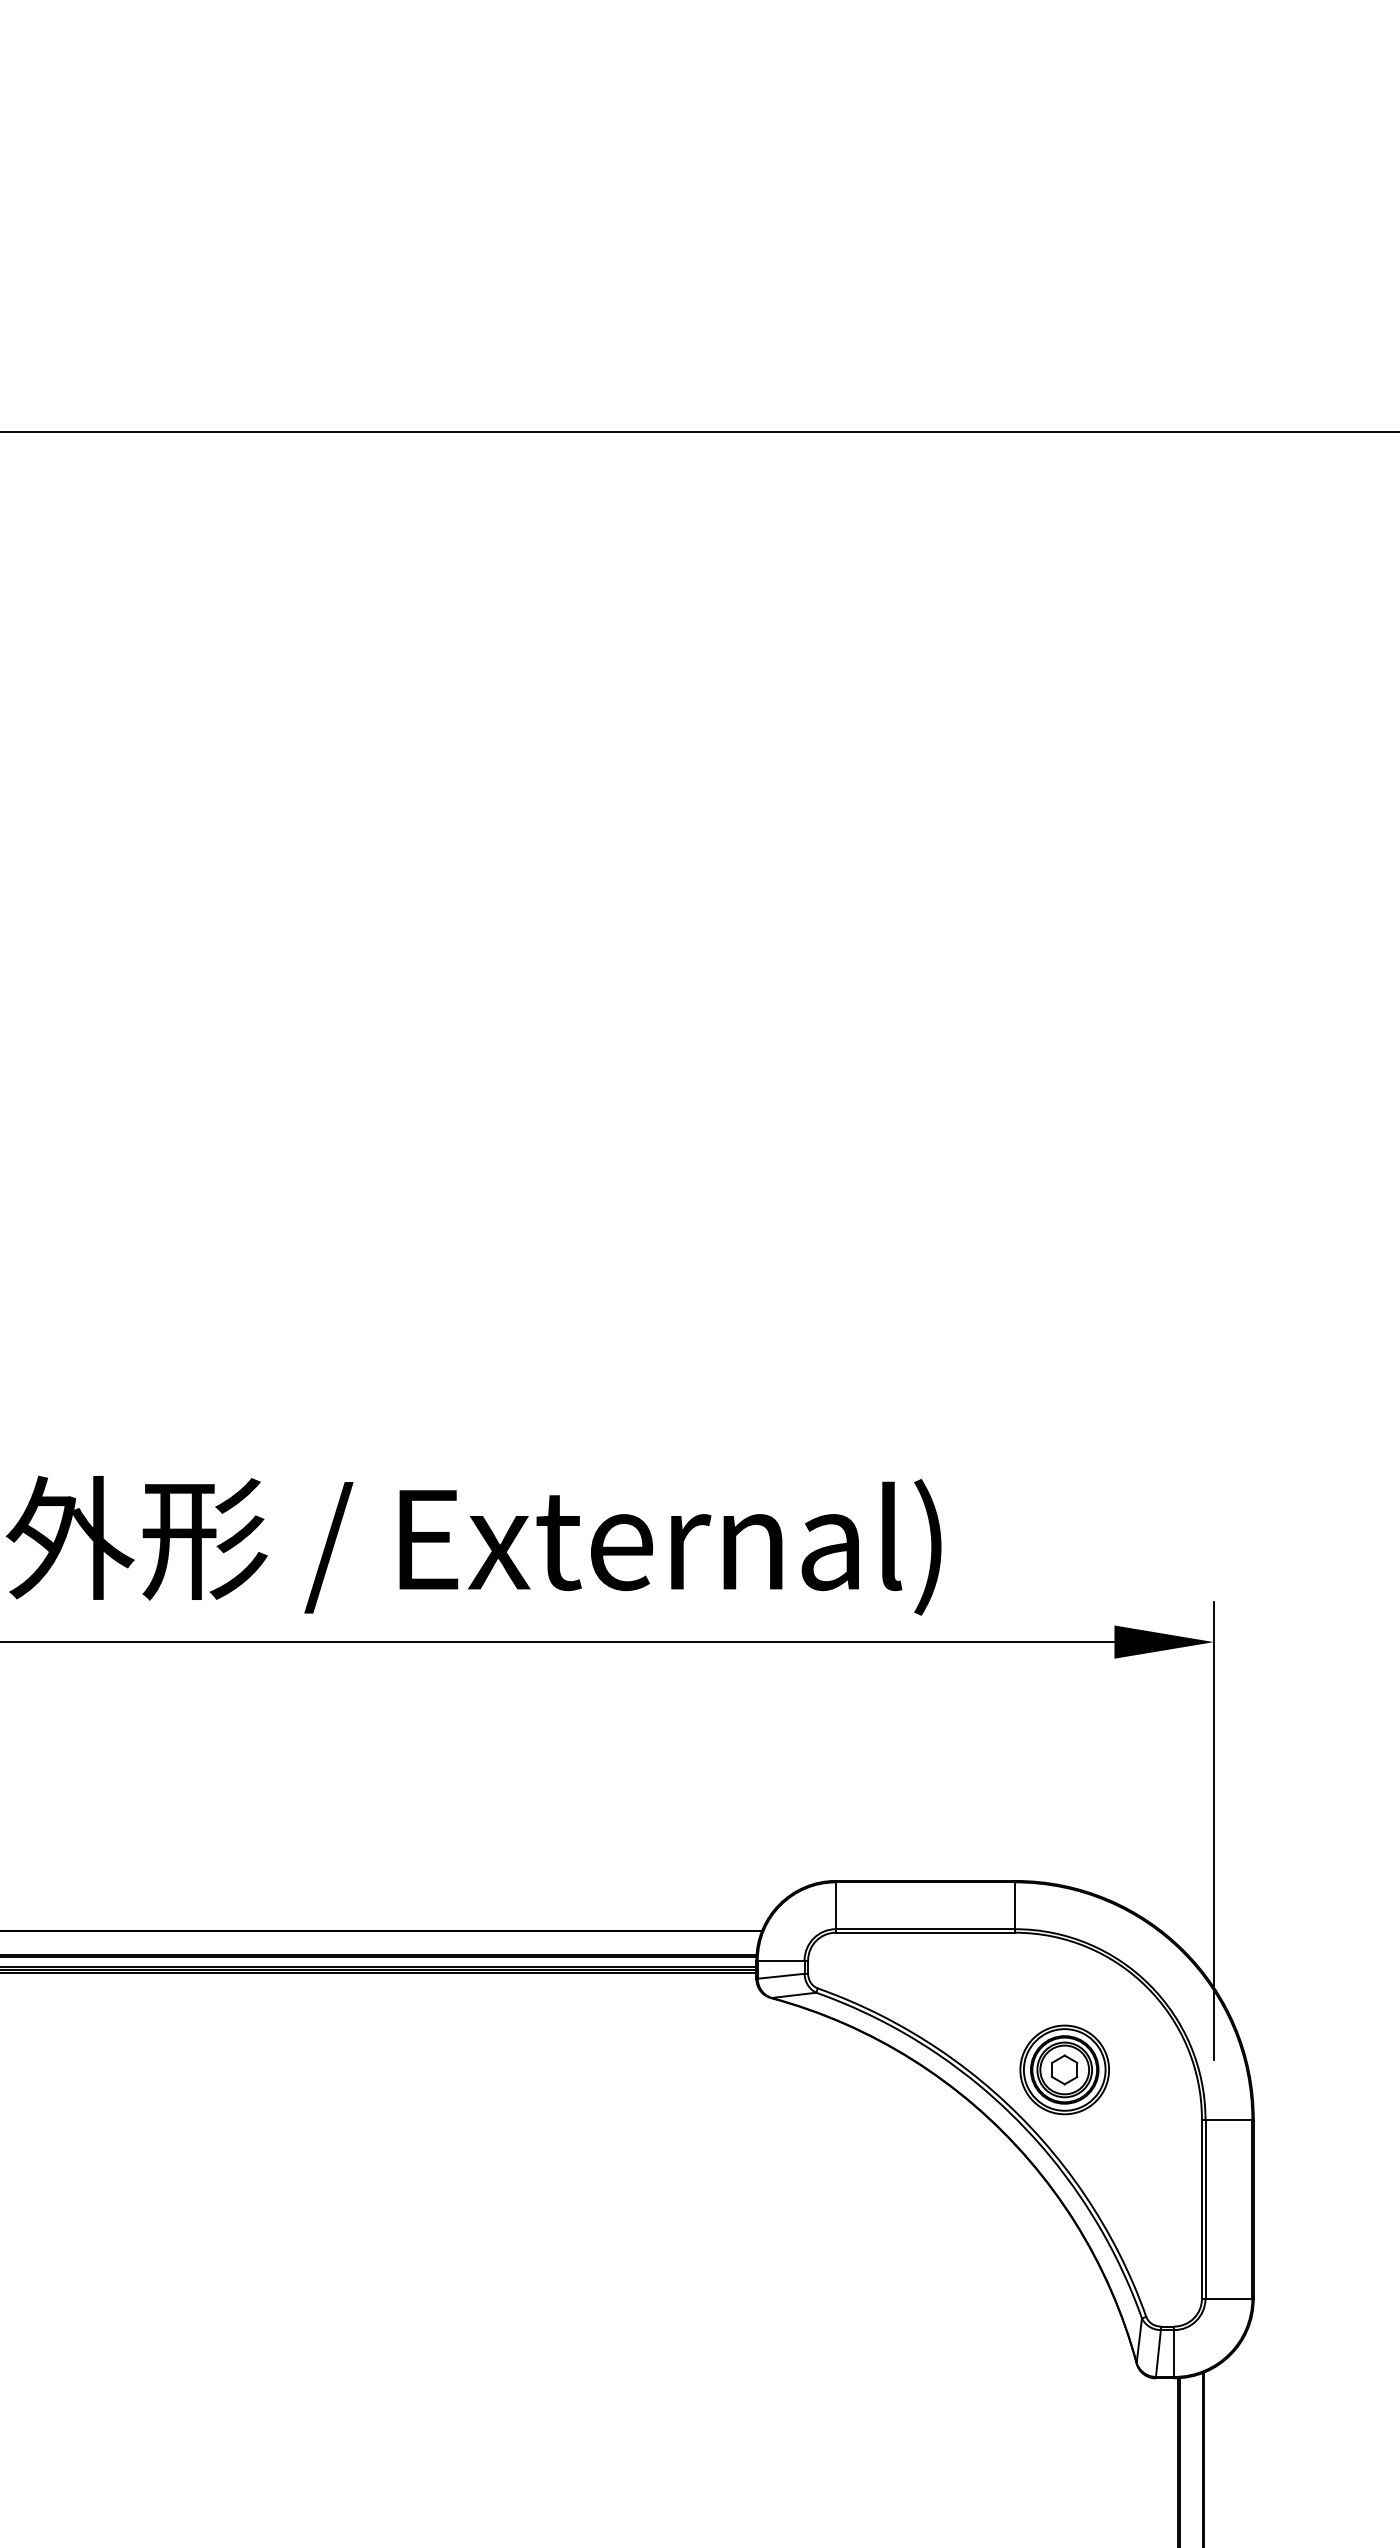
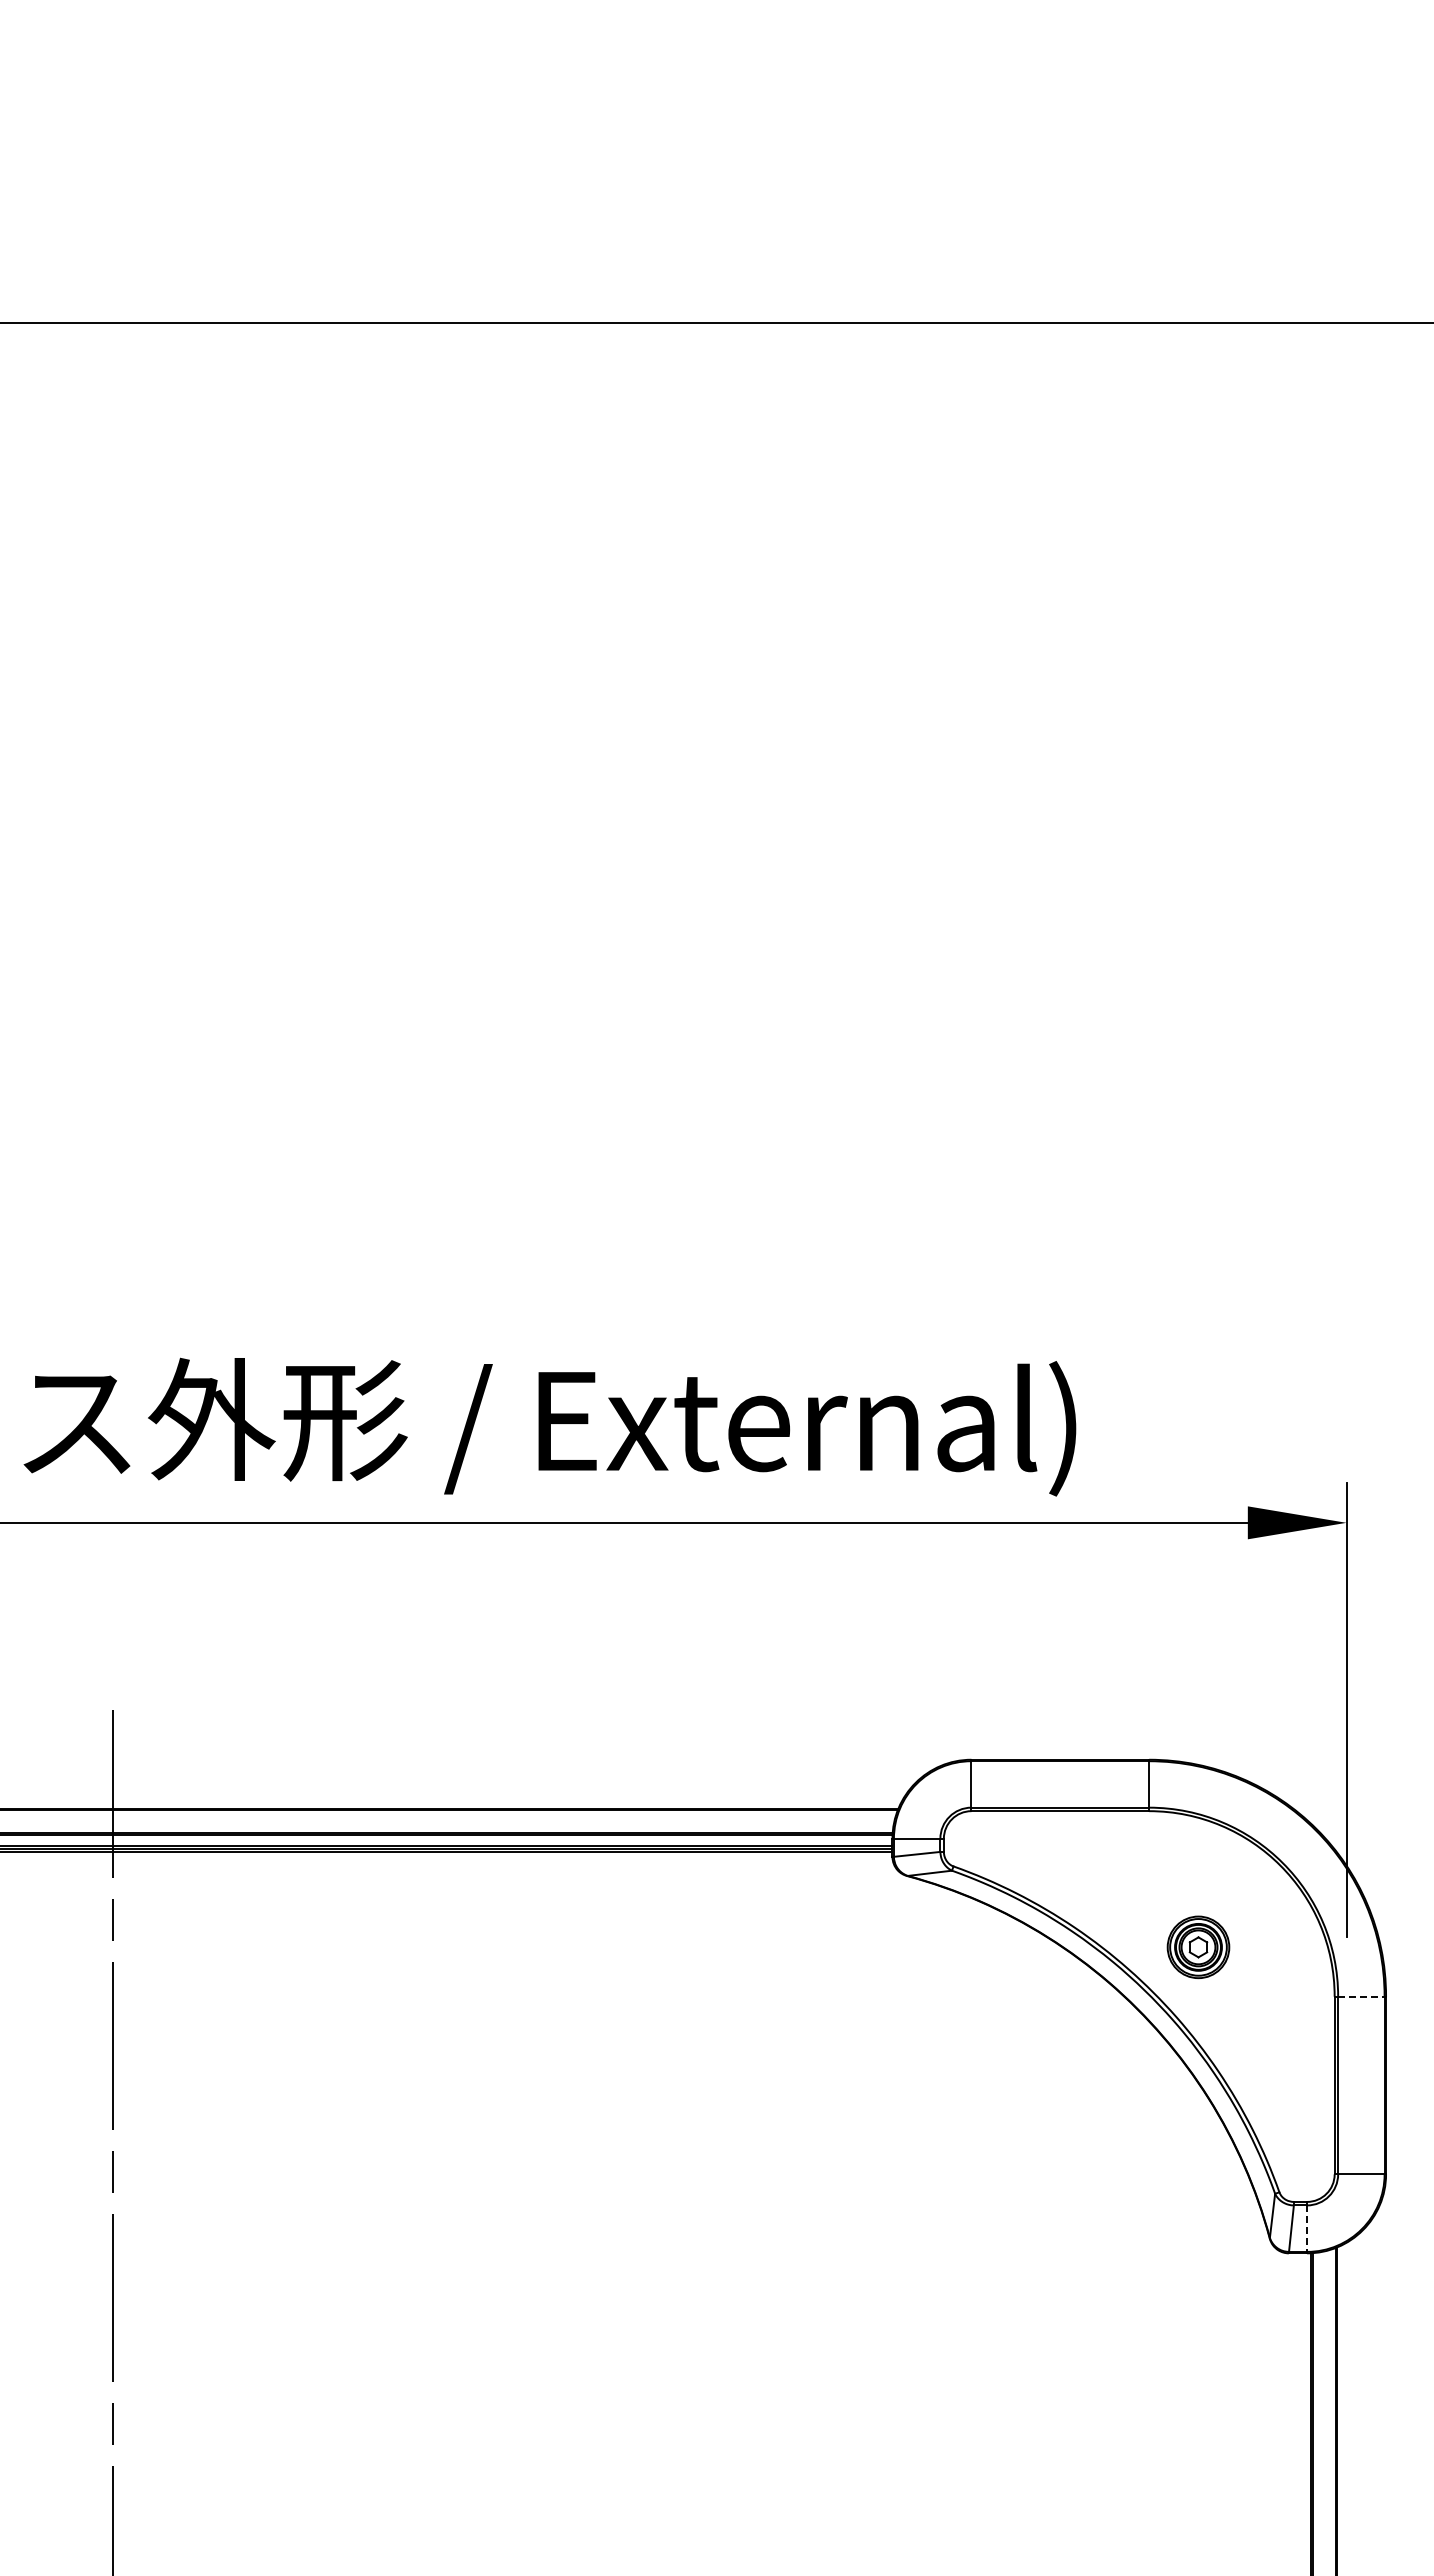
part: (1064, 2070) -> (1198, 1947), size x0.7
line: (1229, 2119) -> (1361, 1996), solid -> dashed
line: (1174, 2354) -> (1307, 2229), solid -> dashed

